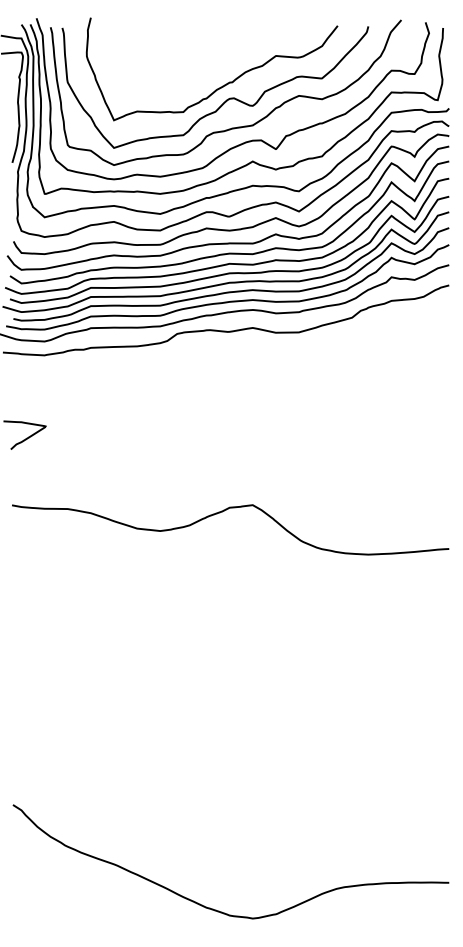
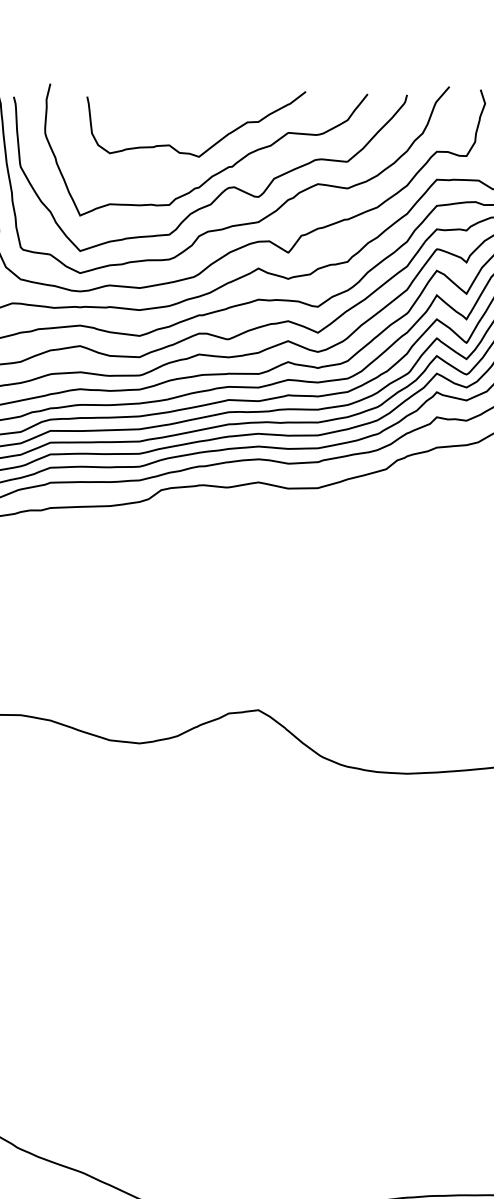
curve: (217, 64) -> (213, 143), added

